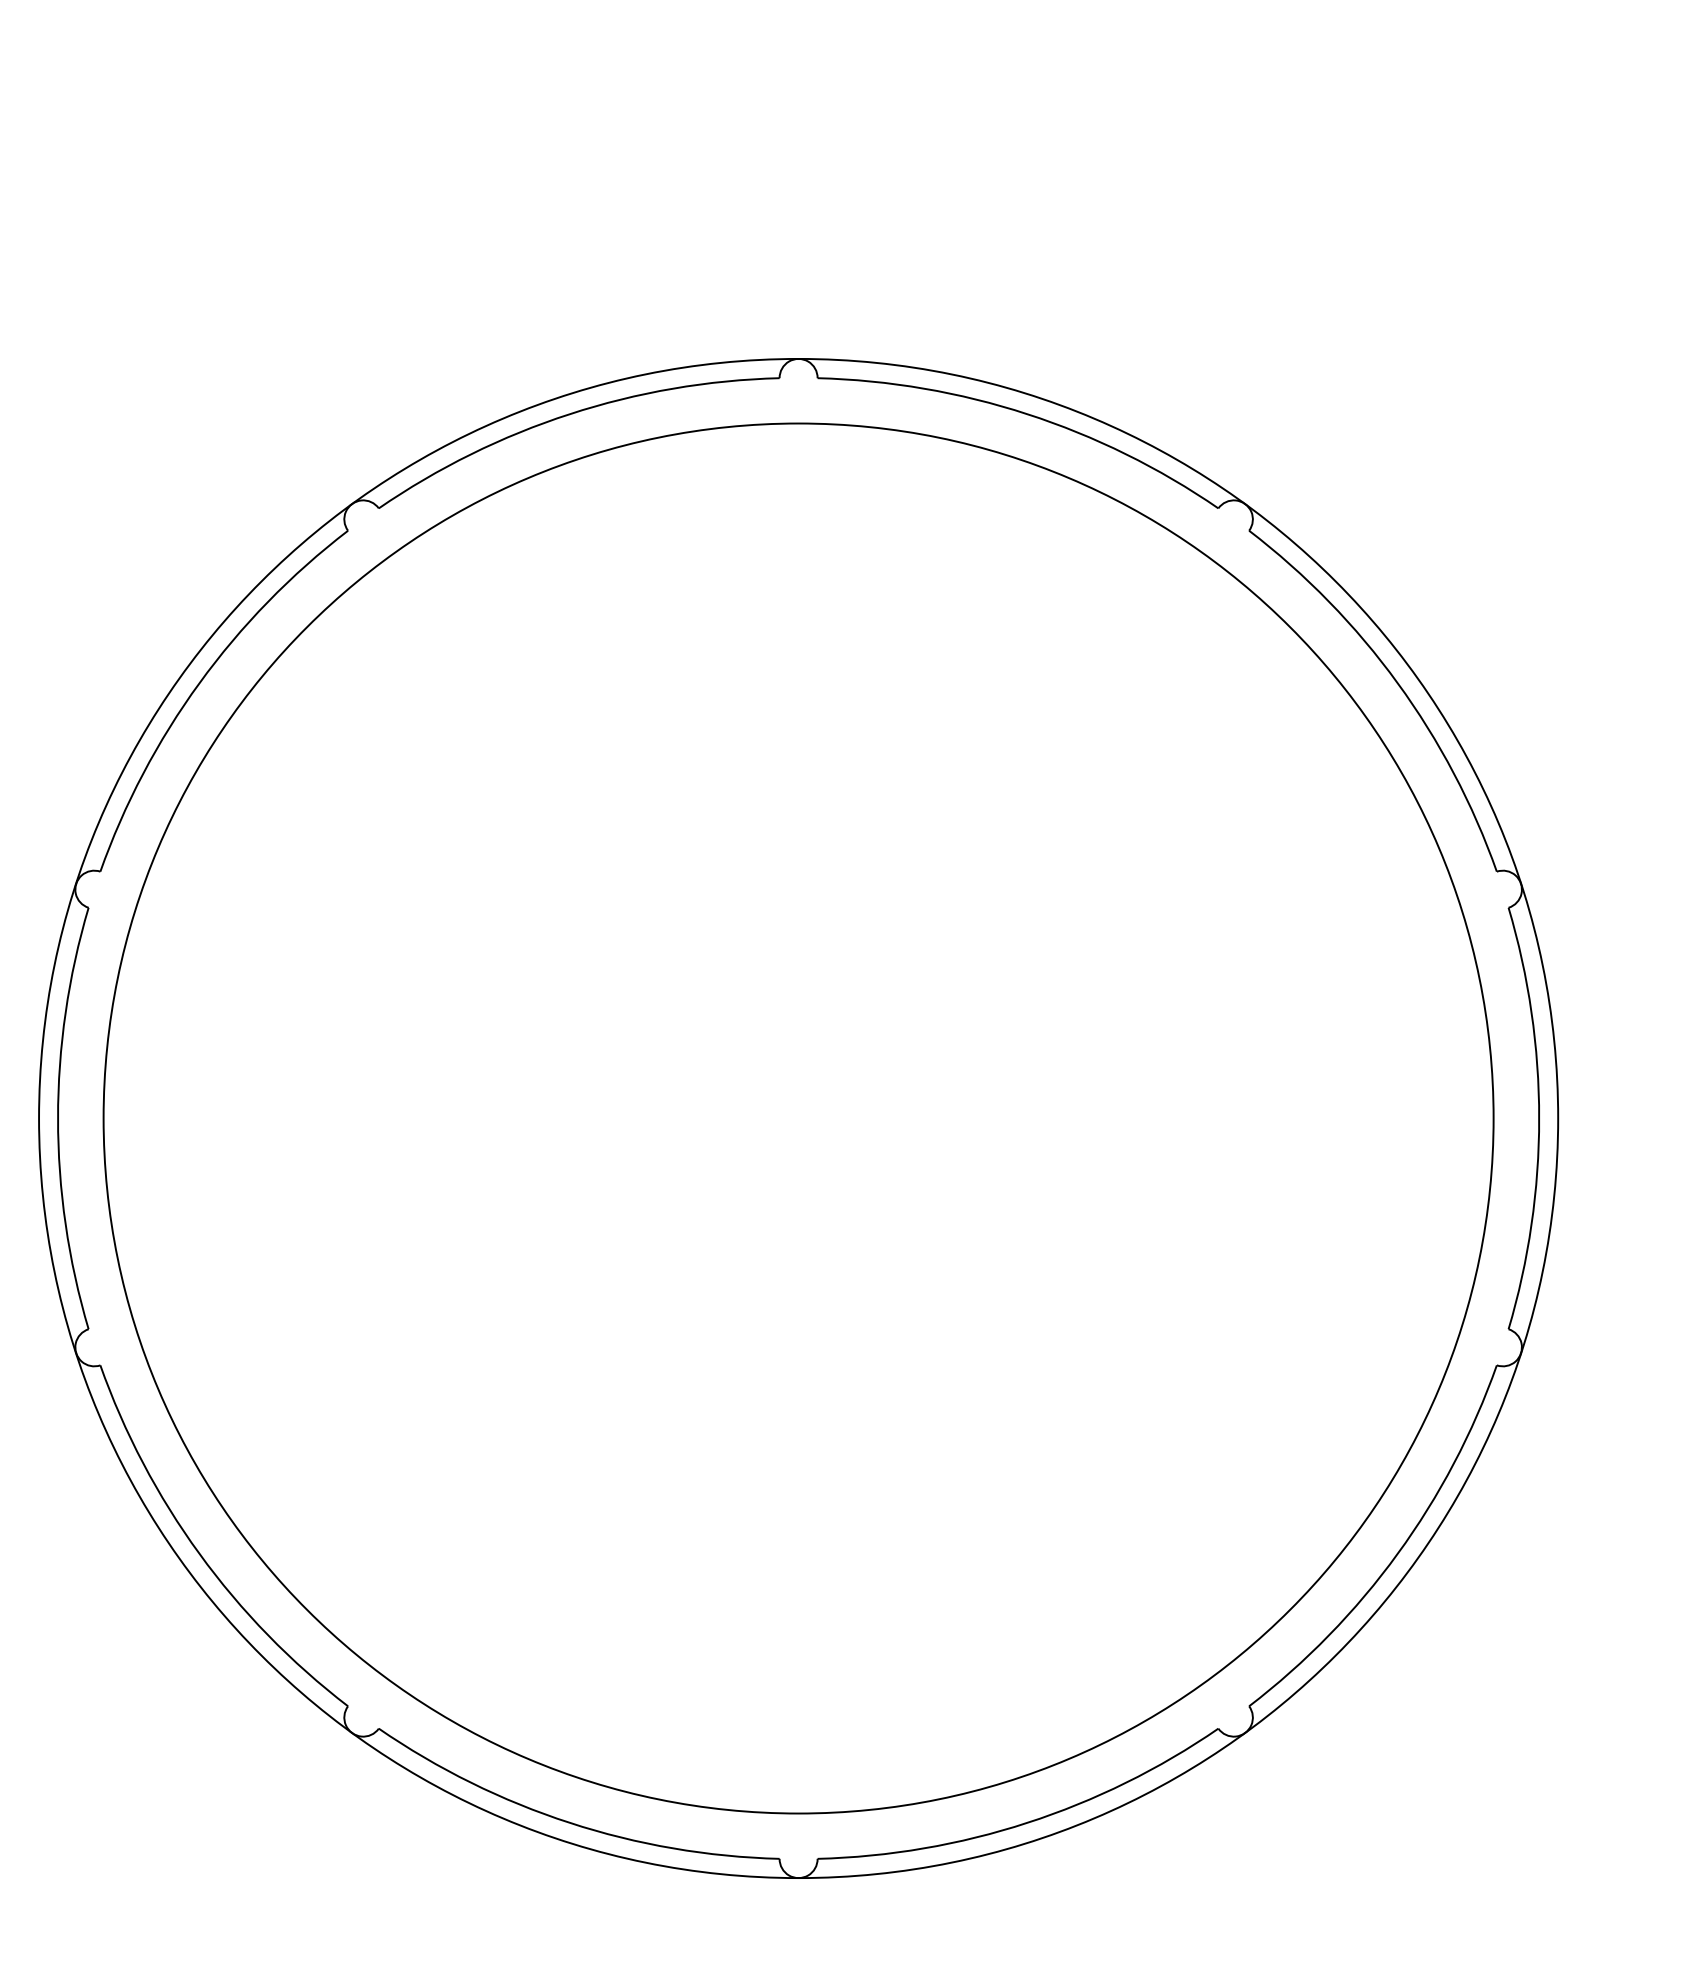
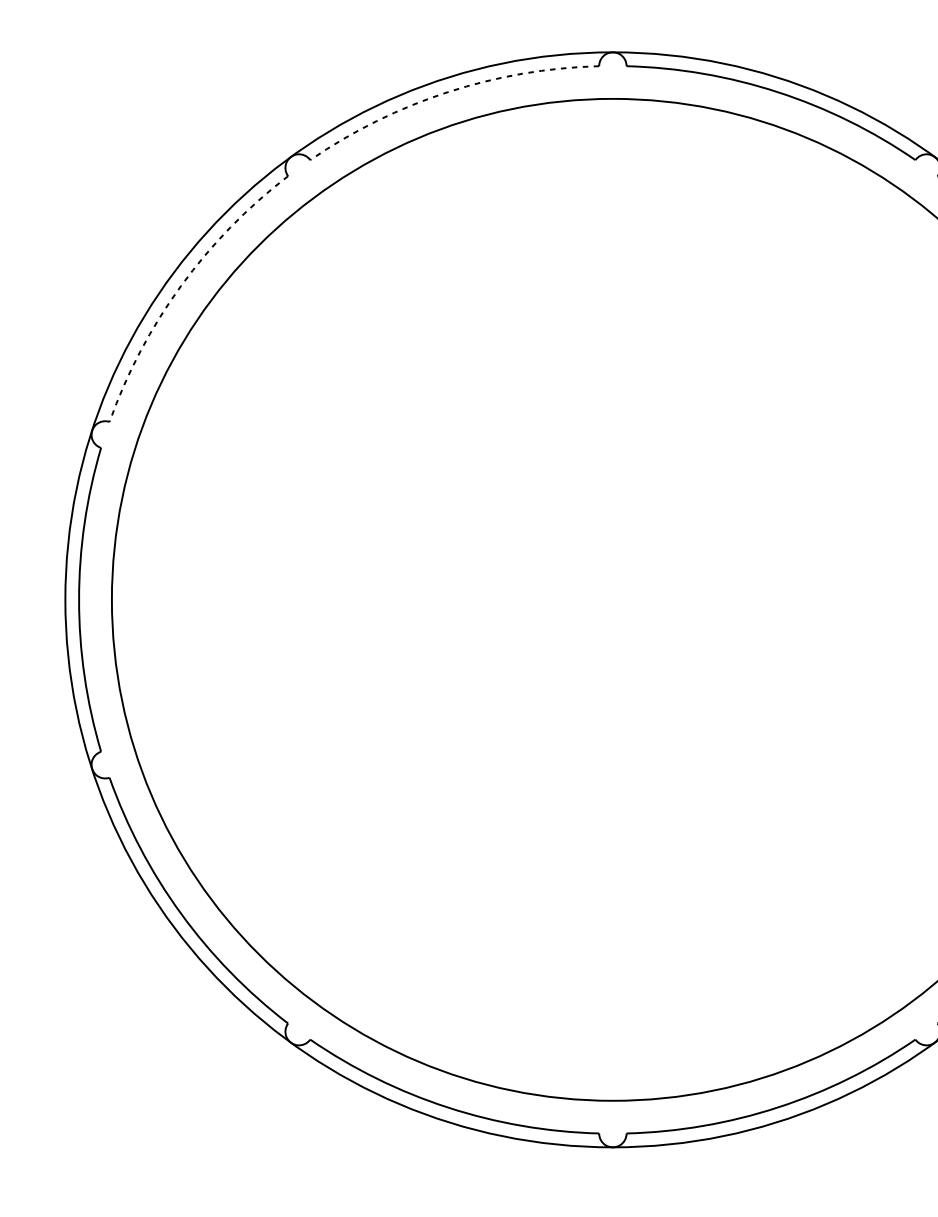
arc: (569, 414) -> (447, 92), solid -> dashed
arc: (199, 683) -> (181, 286), solid -> dashed

